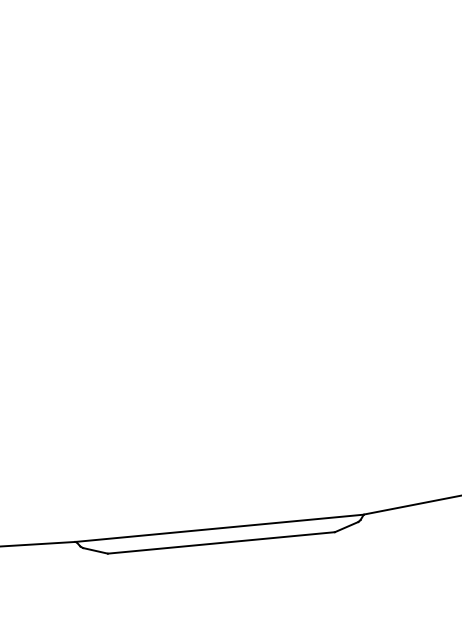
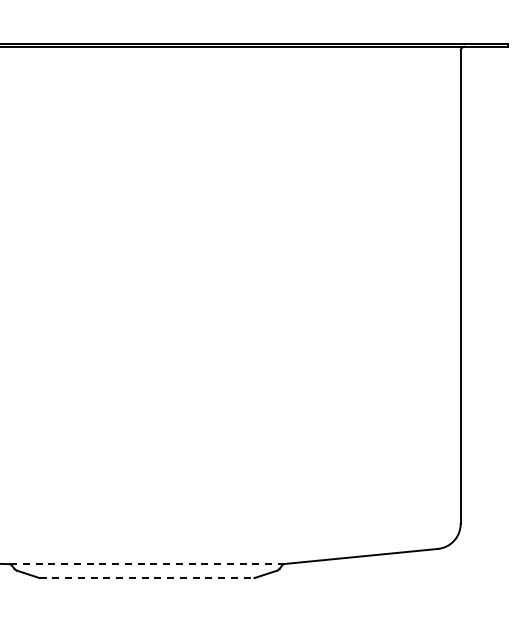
line: (219, 528) -> (146, 564), solid -> dashed
line: (221, 543) -> (147, 578), solid -> dashed

